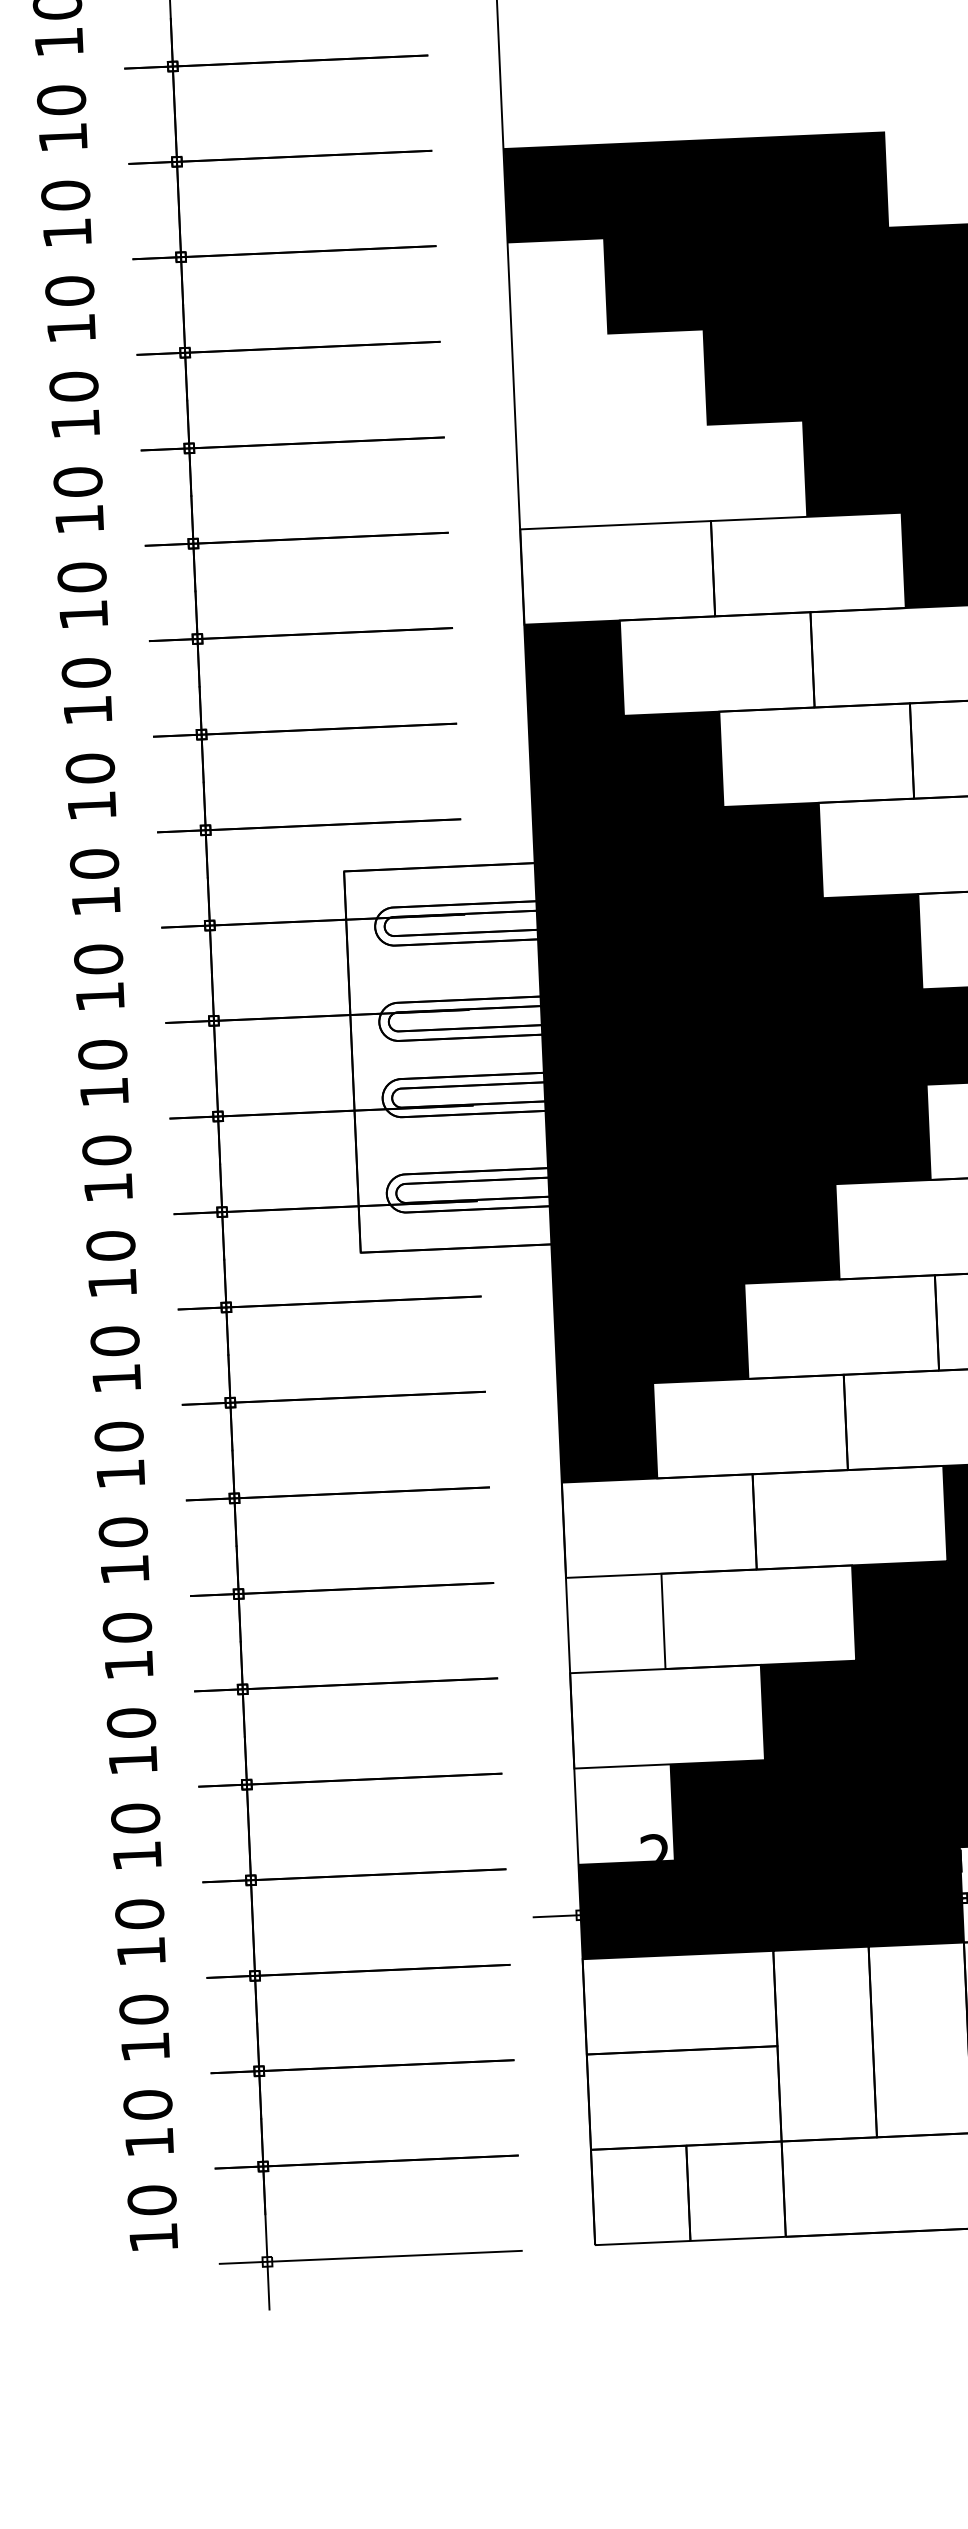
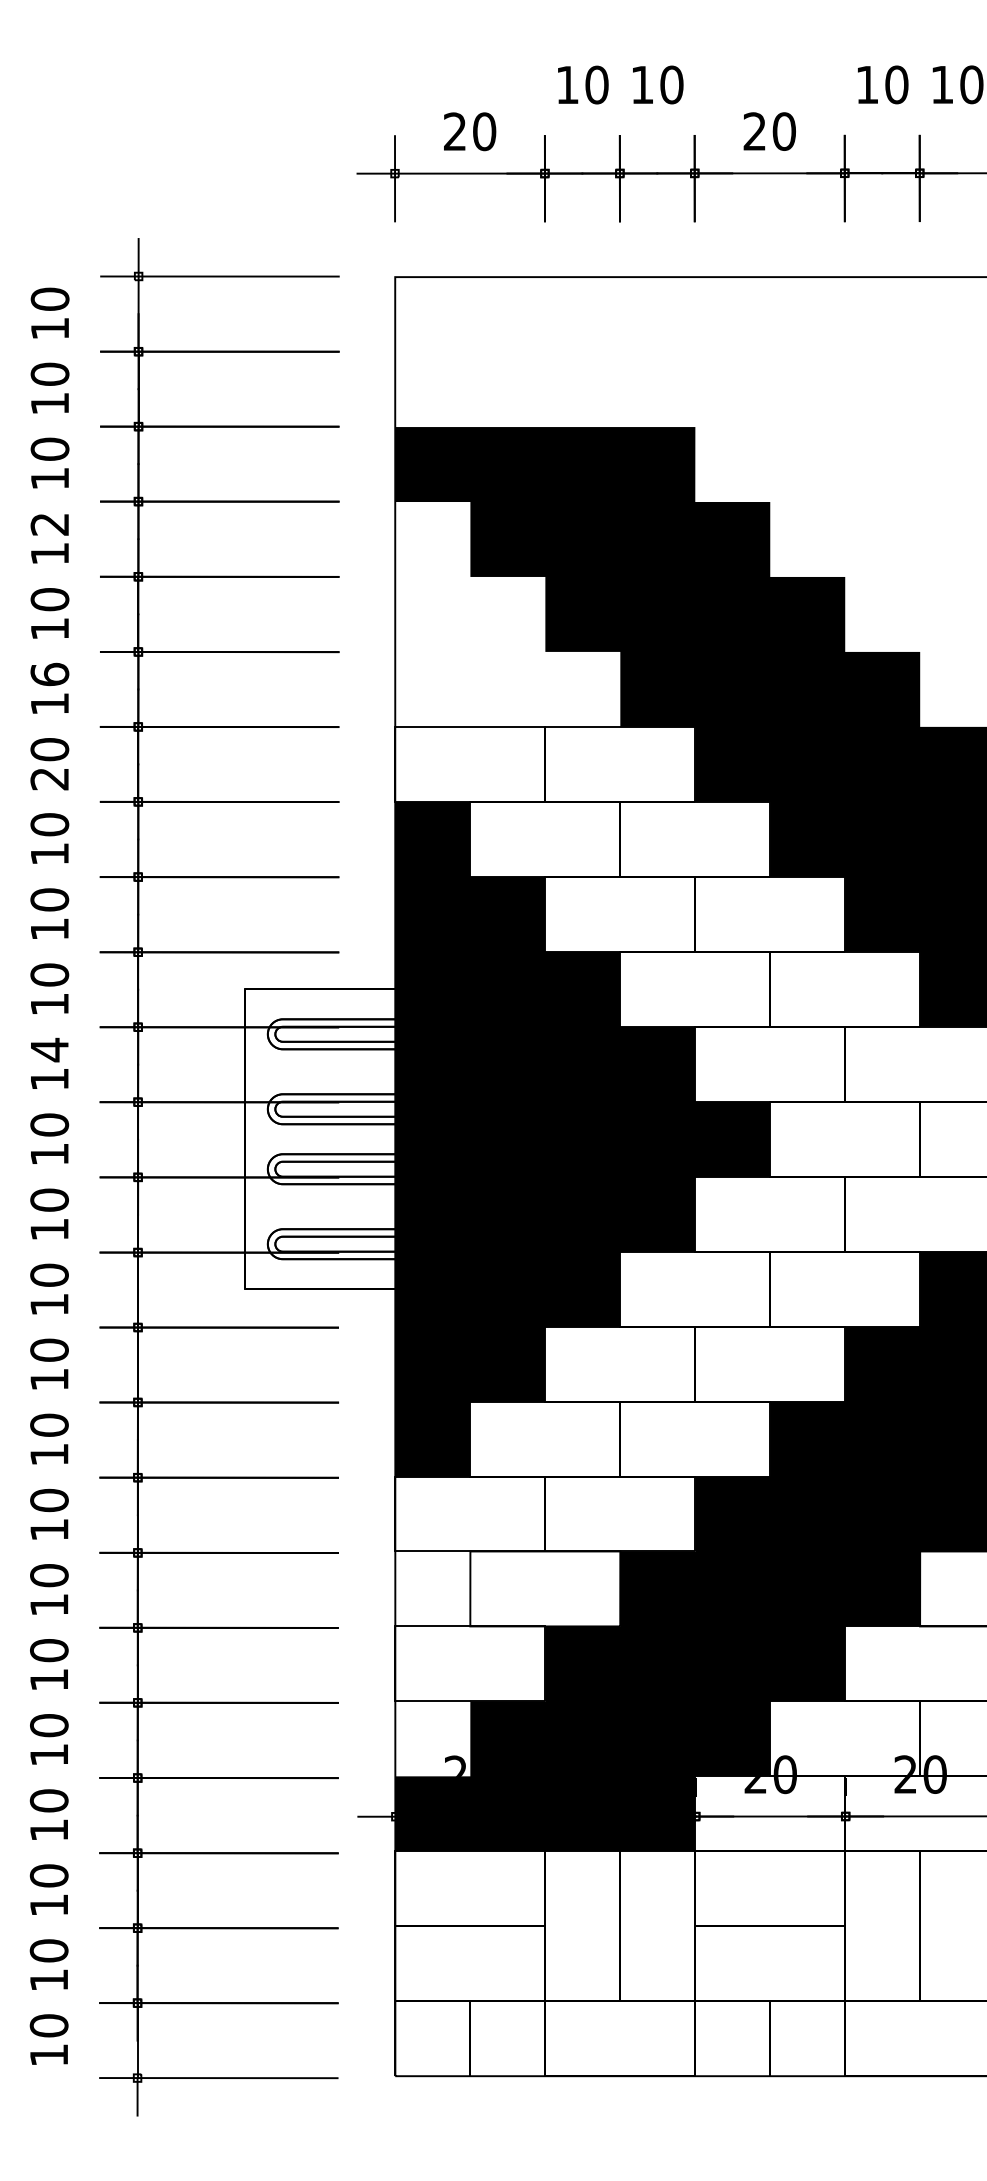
text: (69, 289) -> (49, 523), 10 -> 12
text: (77, 481) -> (49, 674), 10 -> 16
text: (83, 615) -> (49, 779), 10 -> 20
text: (98, 958) -> (49, 1049), 10 -> 14

